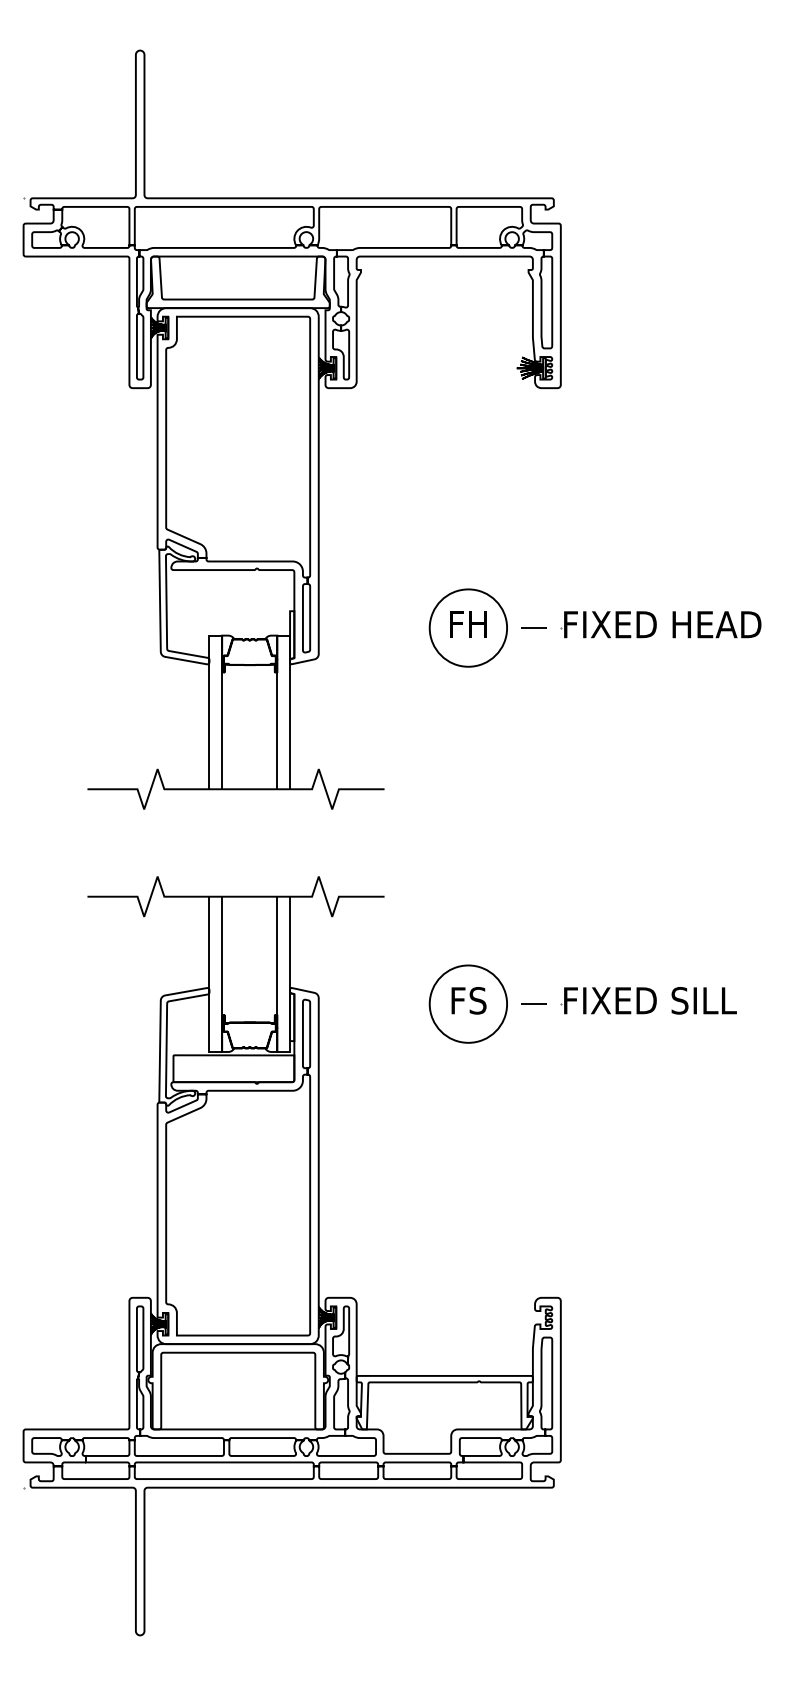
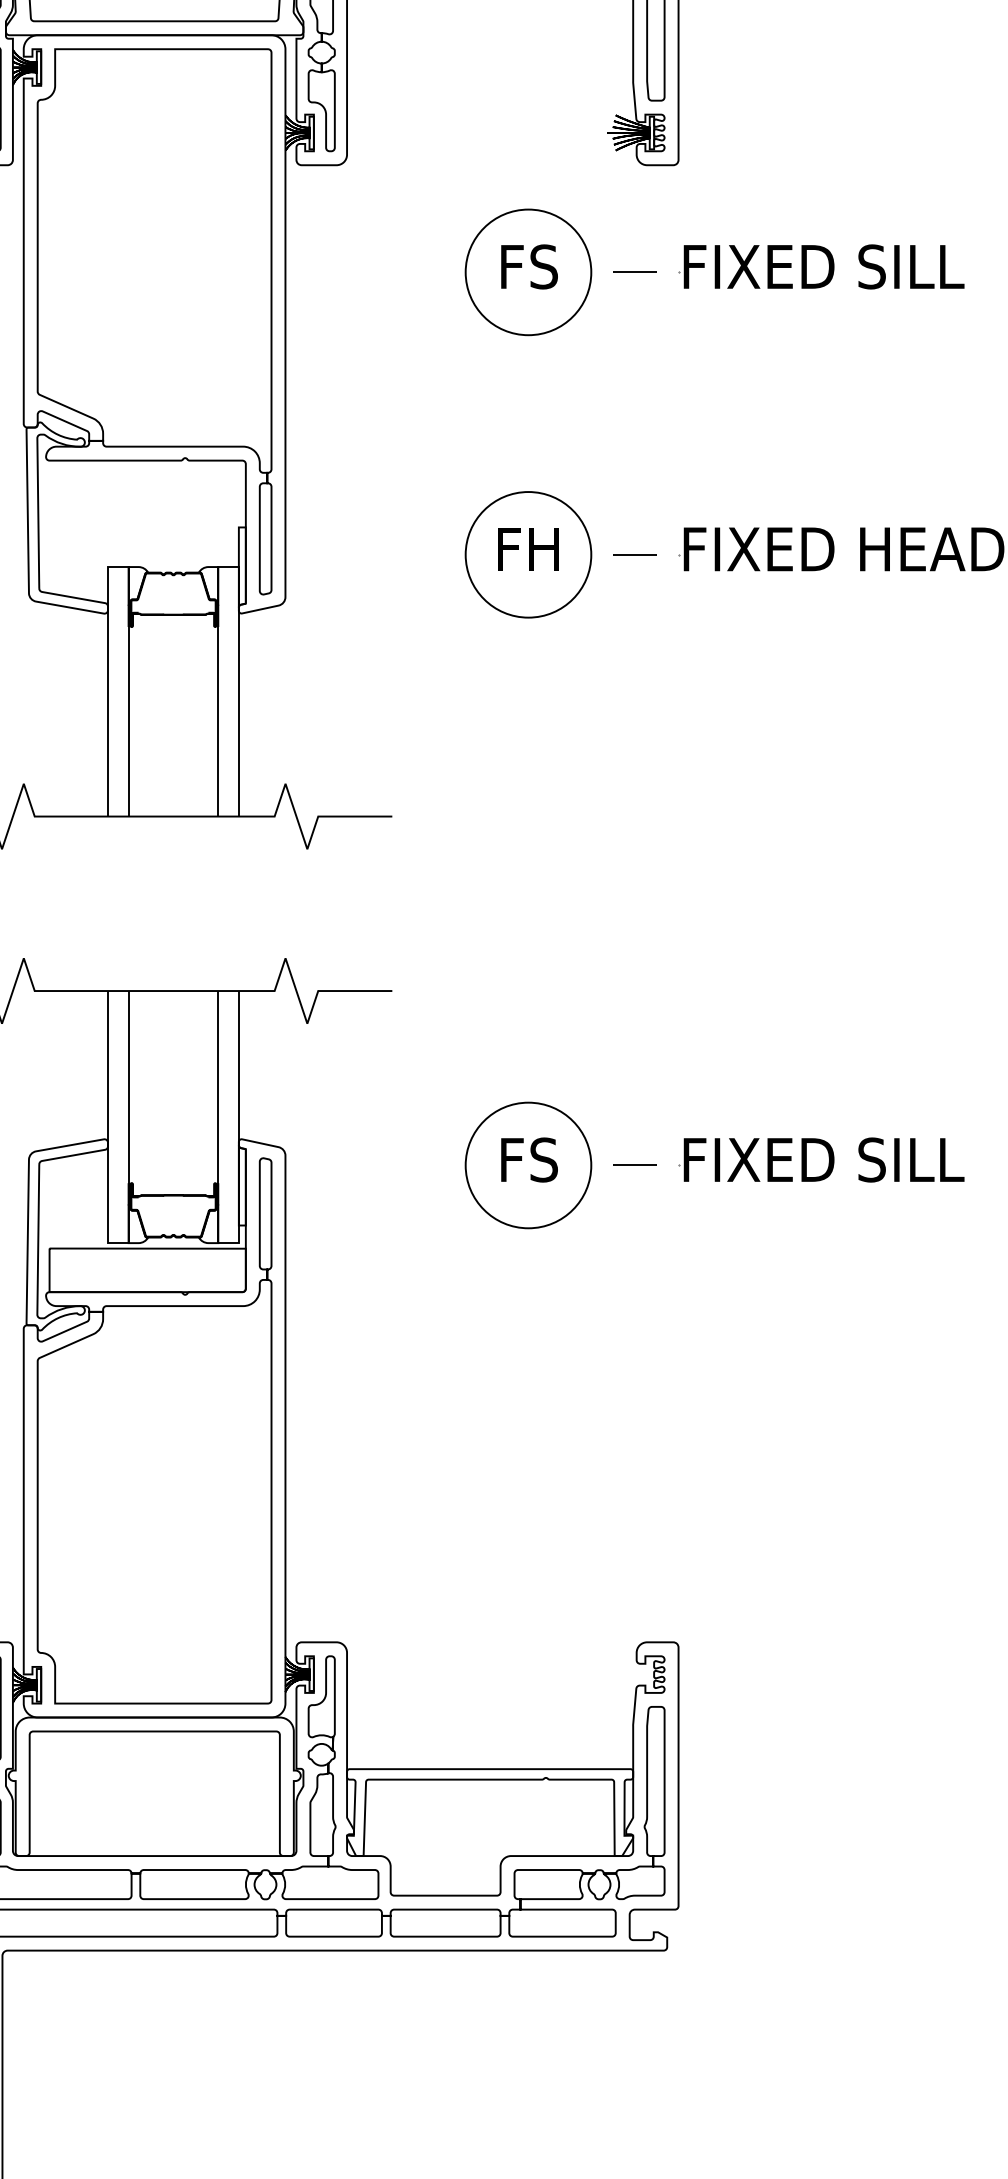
part: (582, 453) -> (713, 271), added

